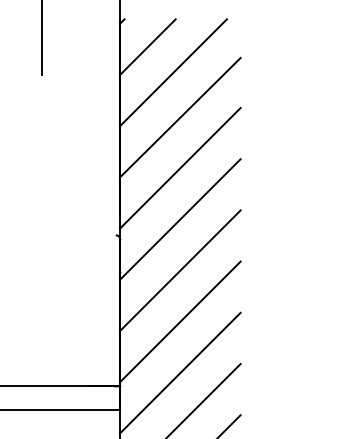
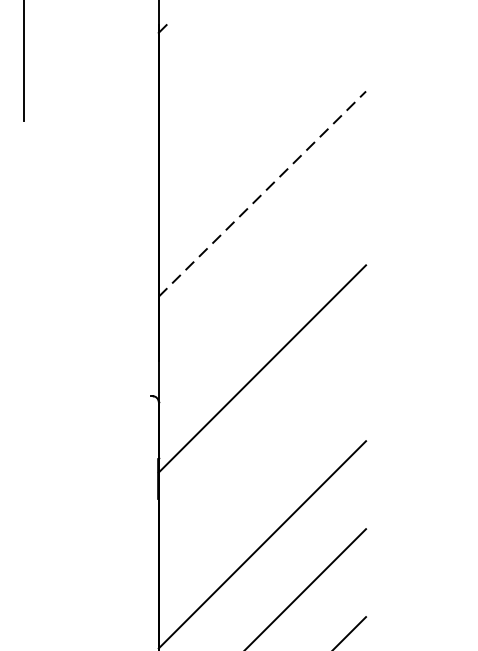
line: (147, 47) -> (206, 73), removed
line: (172, 72) -> (248, 116), removed
line: (180, 117) -> (262, 193), solid -> dashed
line: (179, 168) -> (261, 281), removed
line: (179, 270) -> (261, 456), removed

